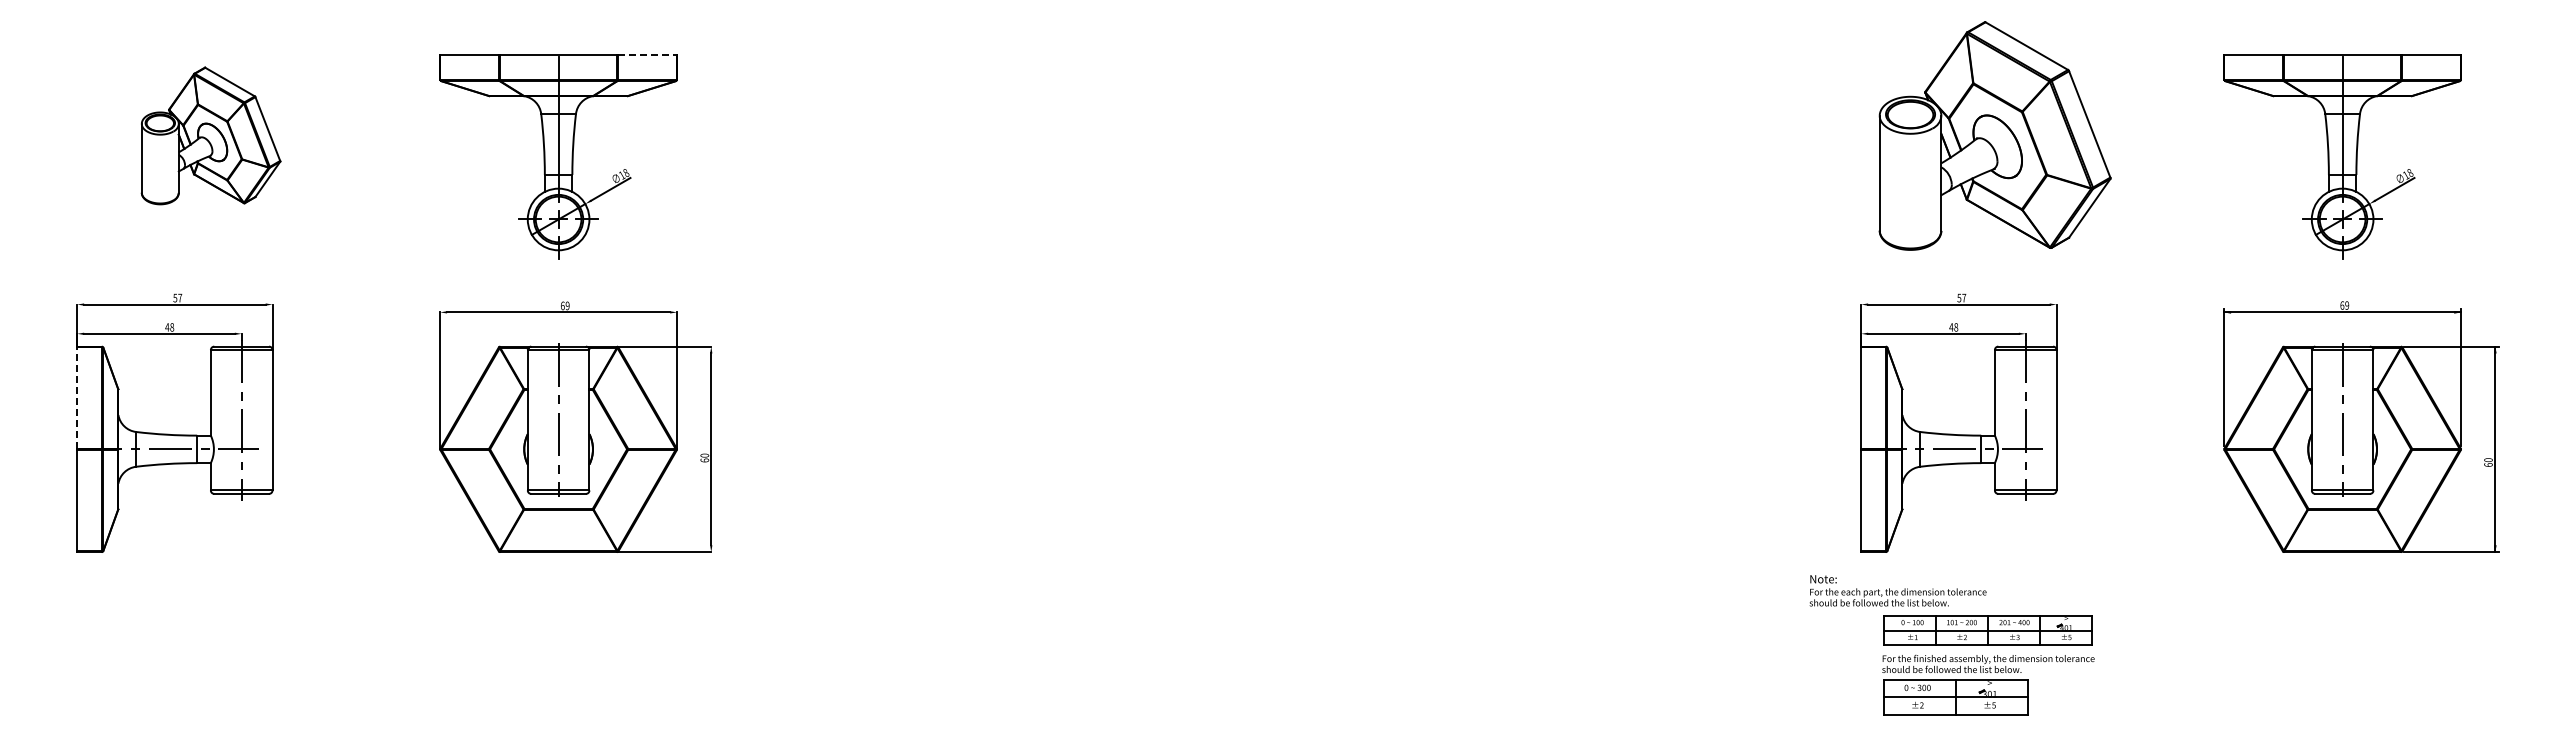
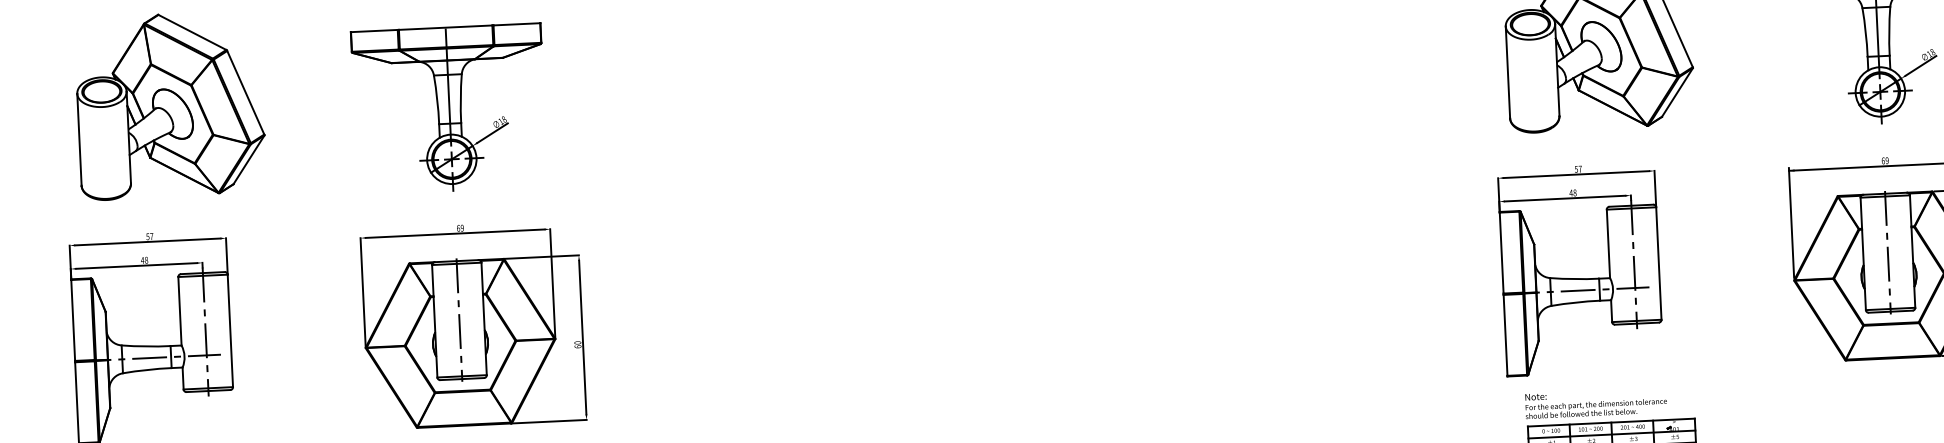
line: (648, 55) -> (517, 24), dashed -> solid
part: (210, 135) -> (169, 105), size x1.67
line: (77, 398) -> (73, 320), dashed -> solid
text: (1897, 590) -> (1595, 403), moved

